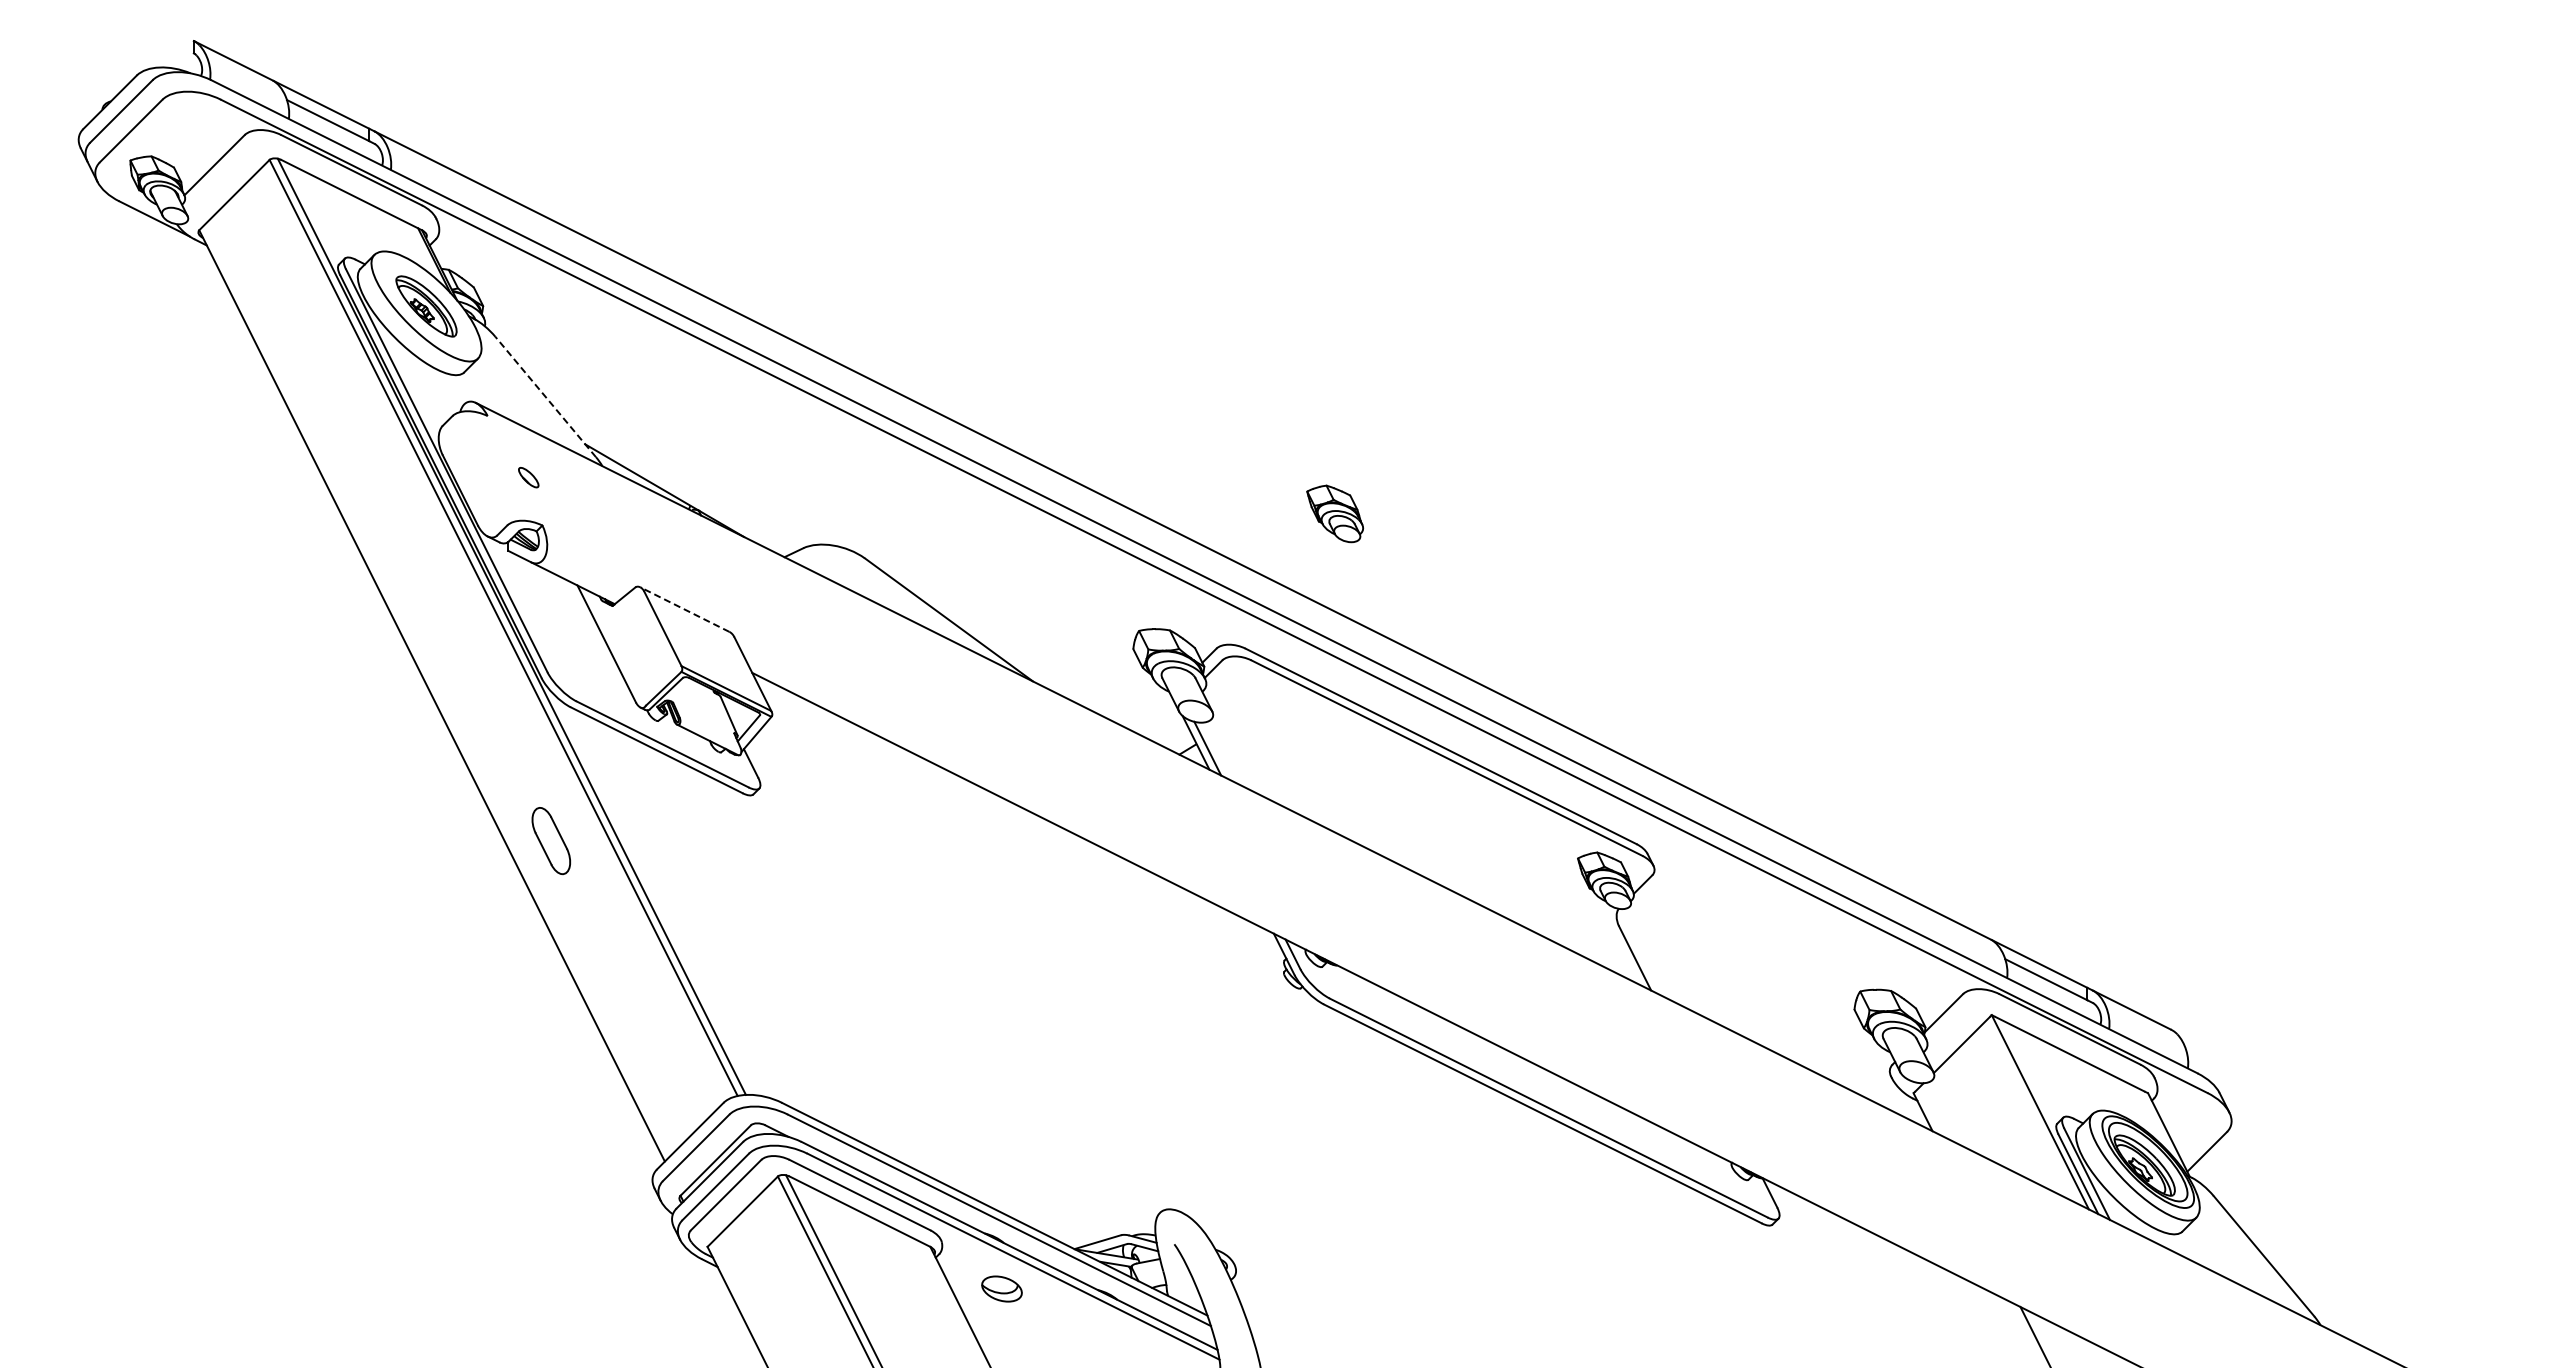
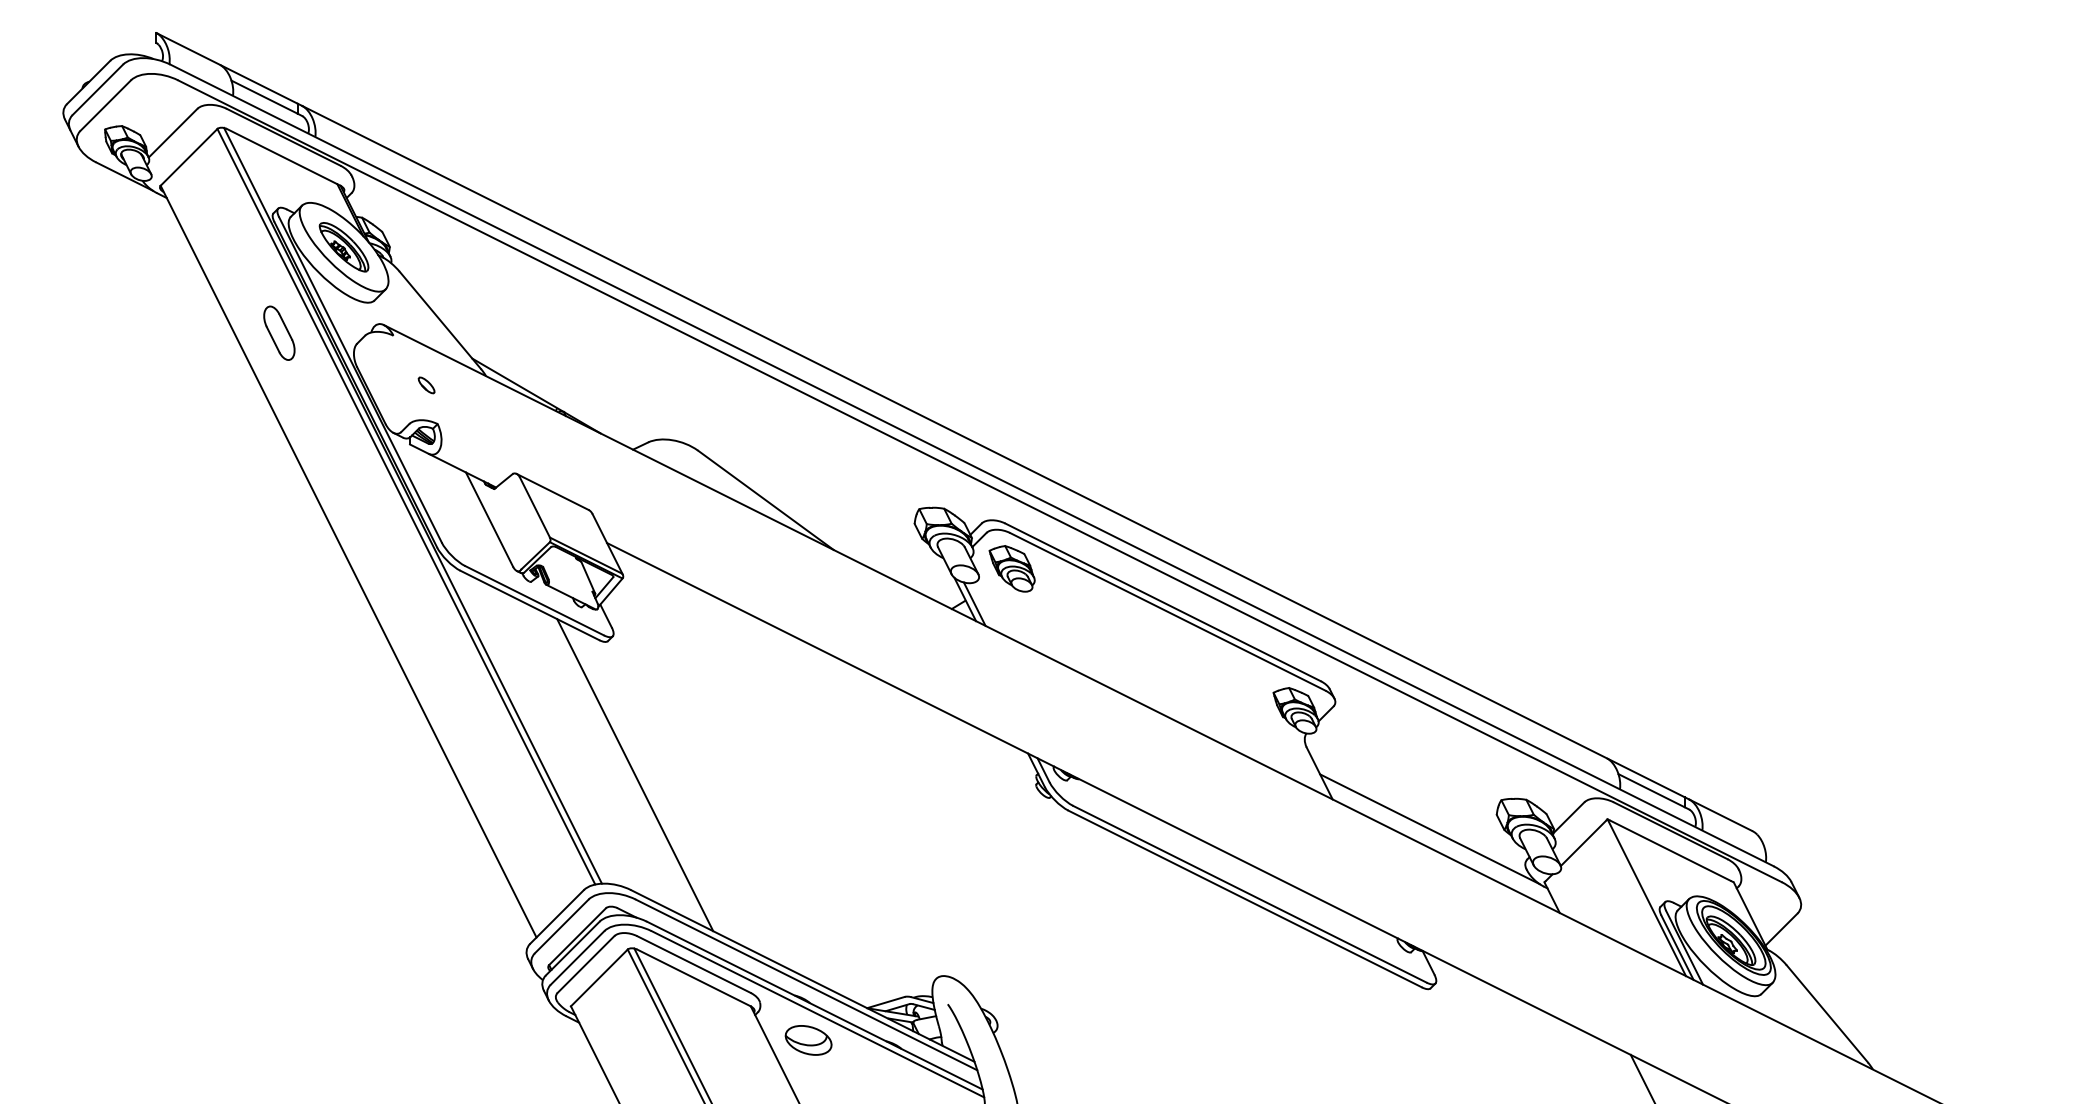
line: (545, 396) -> (440, 319), dashed -> solid
part: (1335, 513) -> (1012, 568), moved
line: (684, 609) -> (552, 491), dashed -> solid
part: (550, 840) -> (278, 332), moved
line: (786, 960) -> (634, 775), added
line: (1771, 1027) -> (1429, 829), added
part: (1001, 1288) -> (808, 1039), size x1.43

